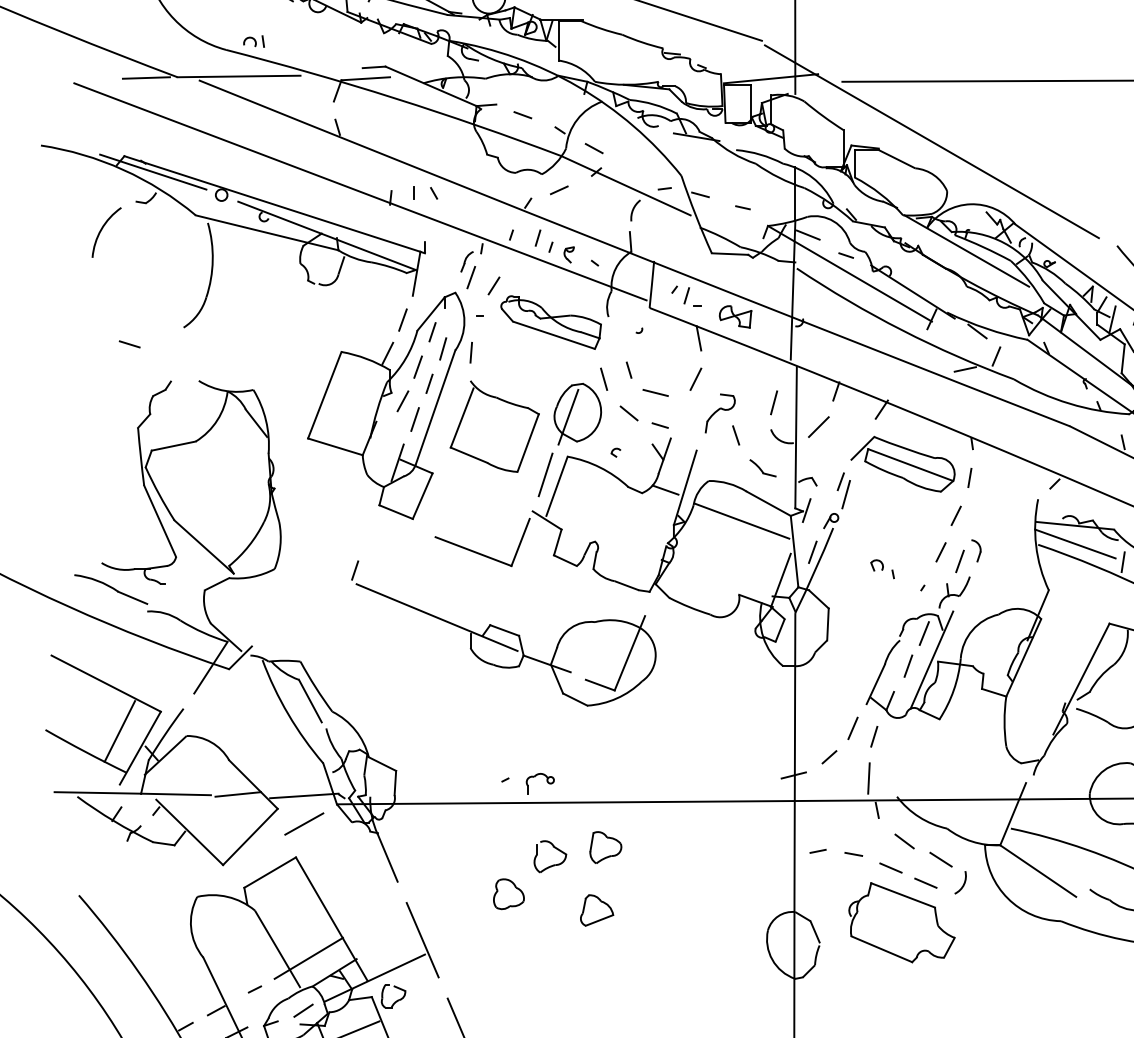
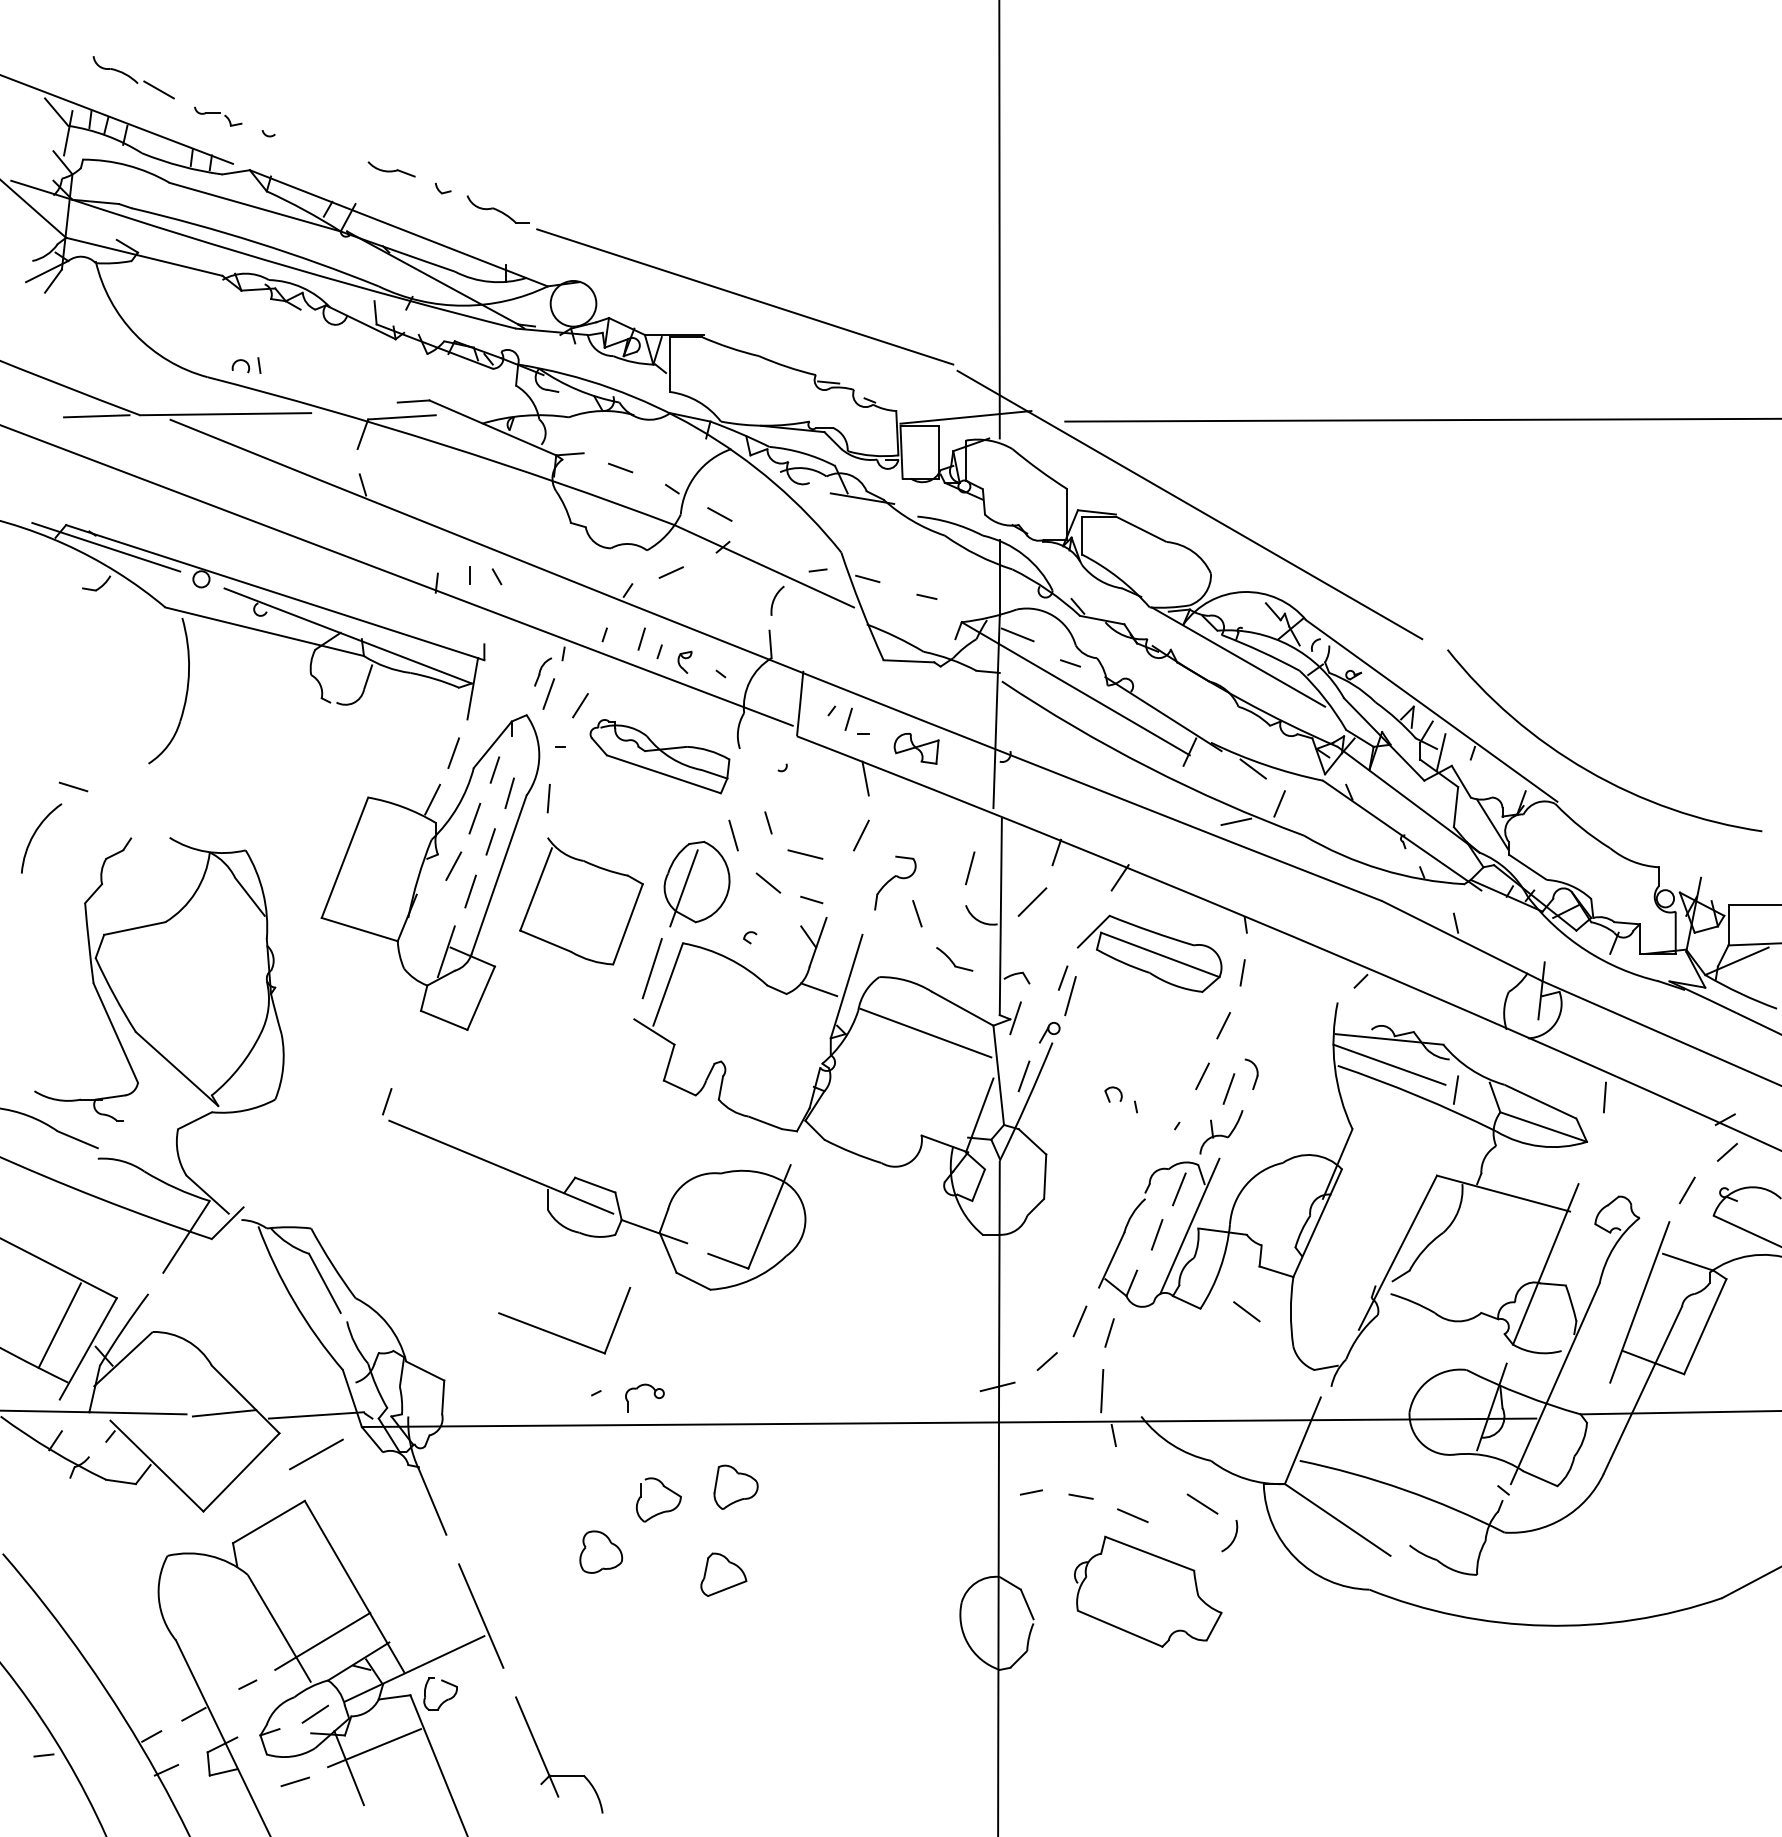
arc: (102, 229) -> (35, 834), moved
part: (478, 552) -> (558, 1334), moved
line: (904, 841) -> (1246, 1311), moved
line: (925, 882) -> (1181, 1536), removed

